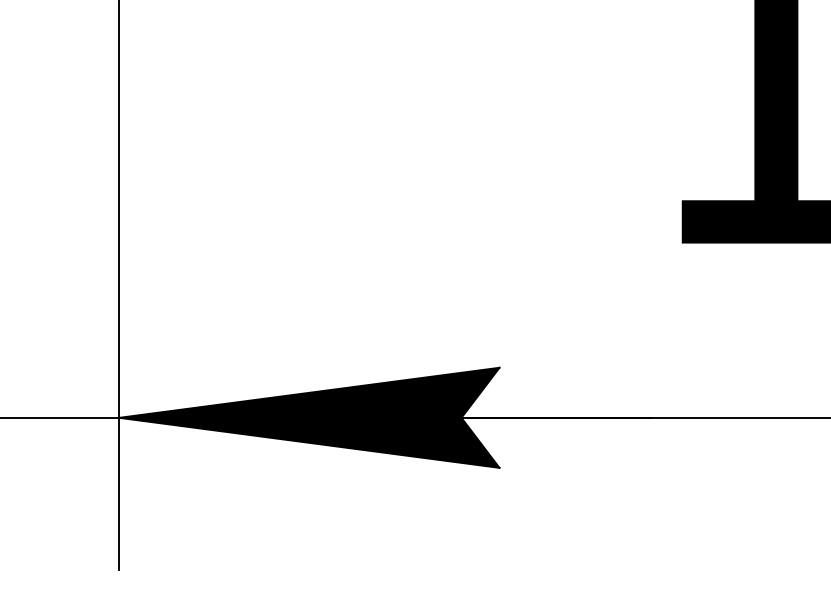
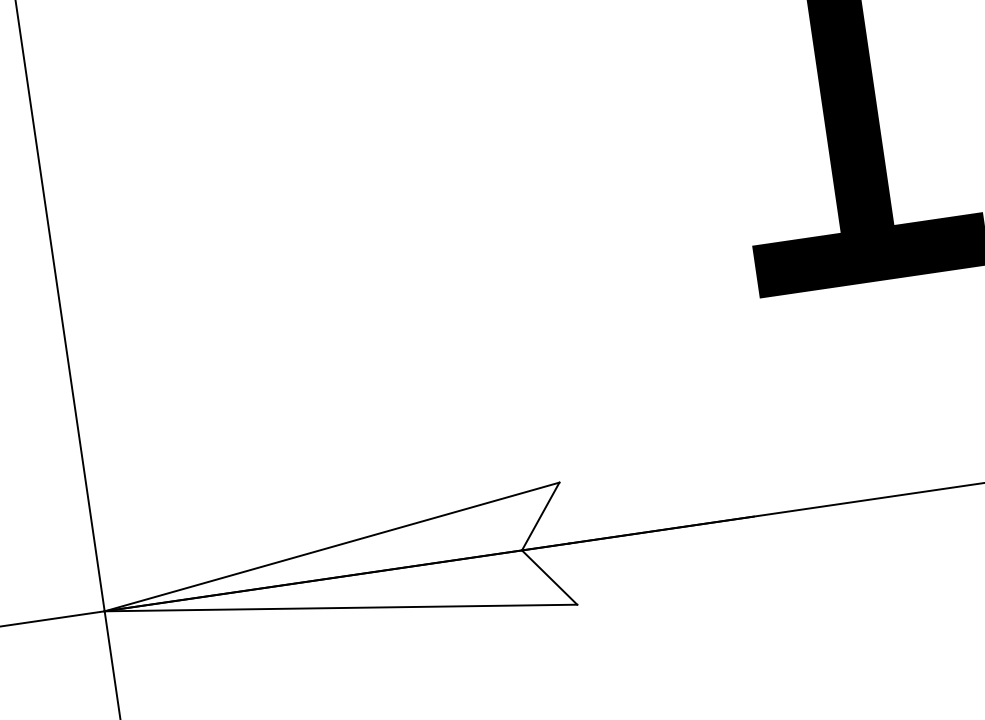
fill: (309, 417) -> (336, 577), removed

